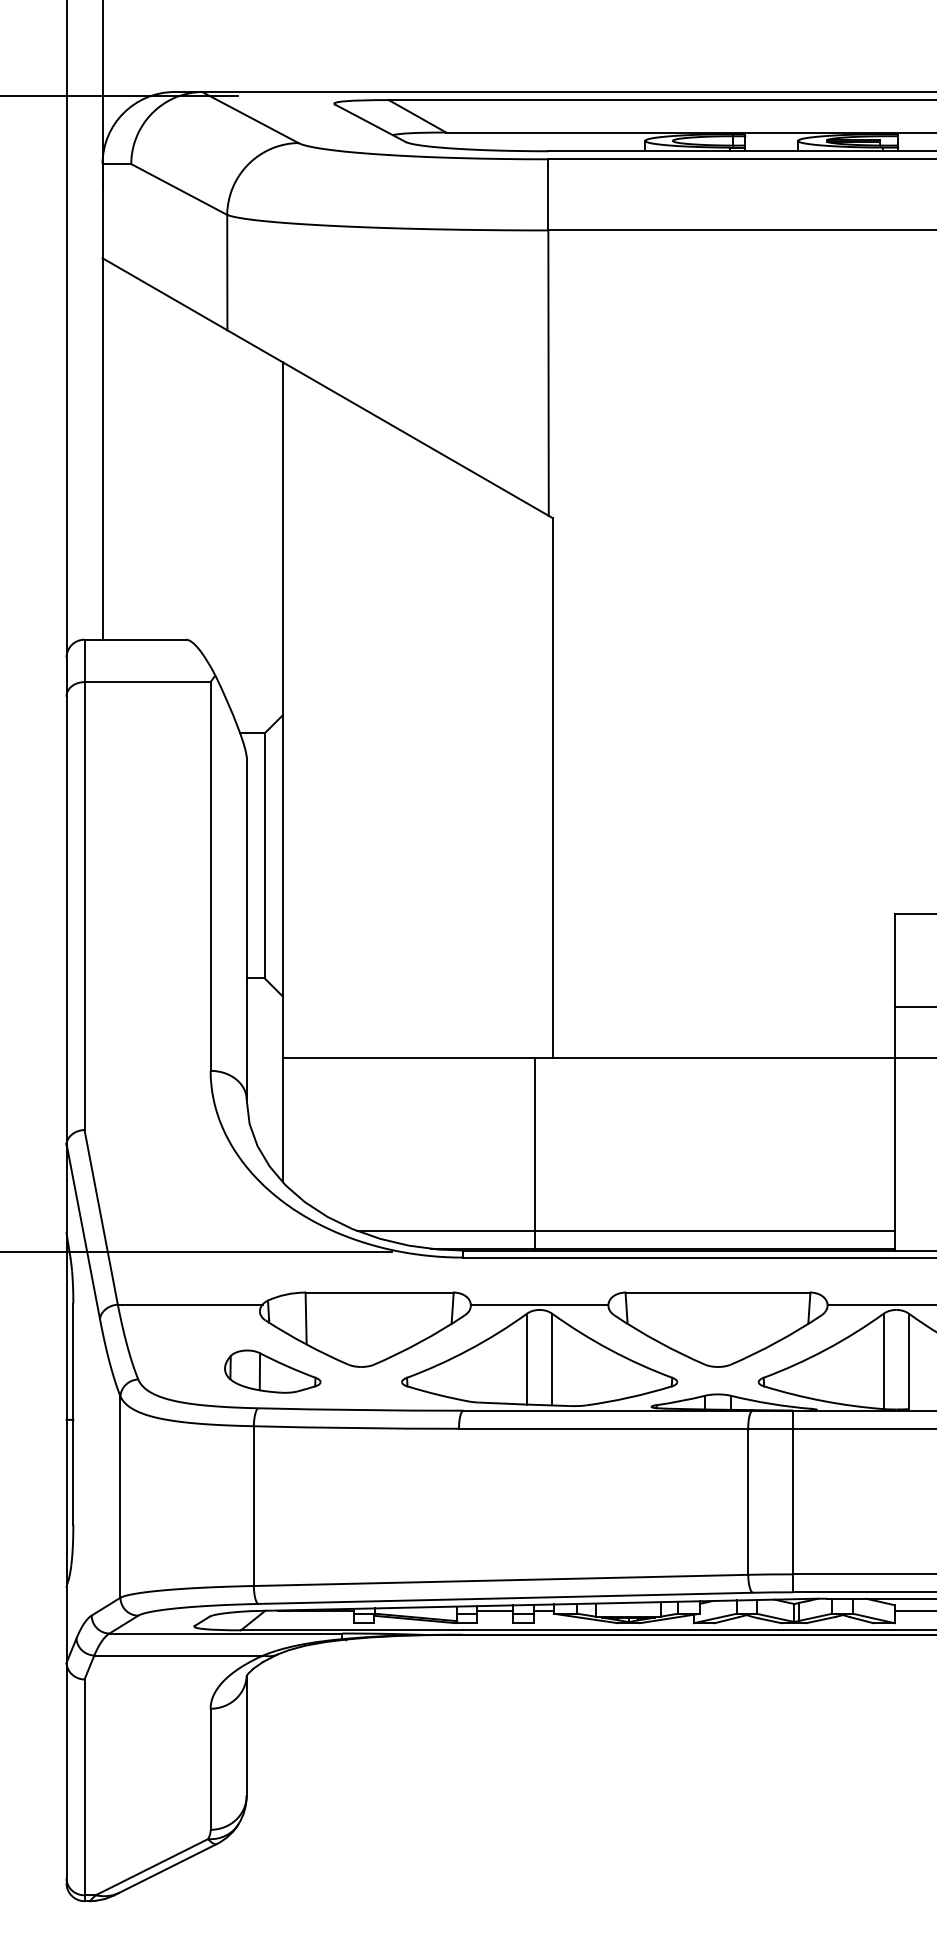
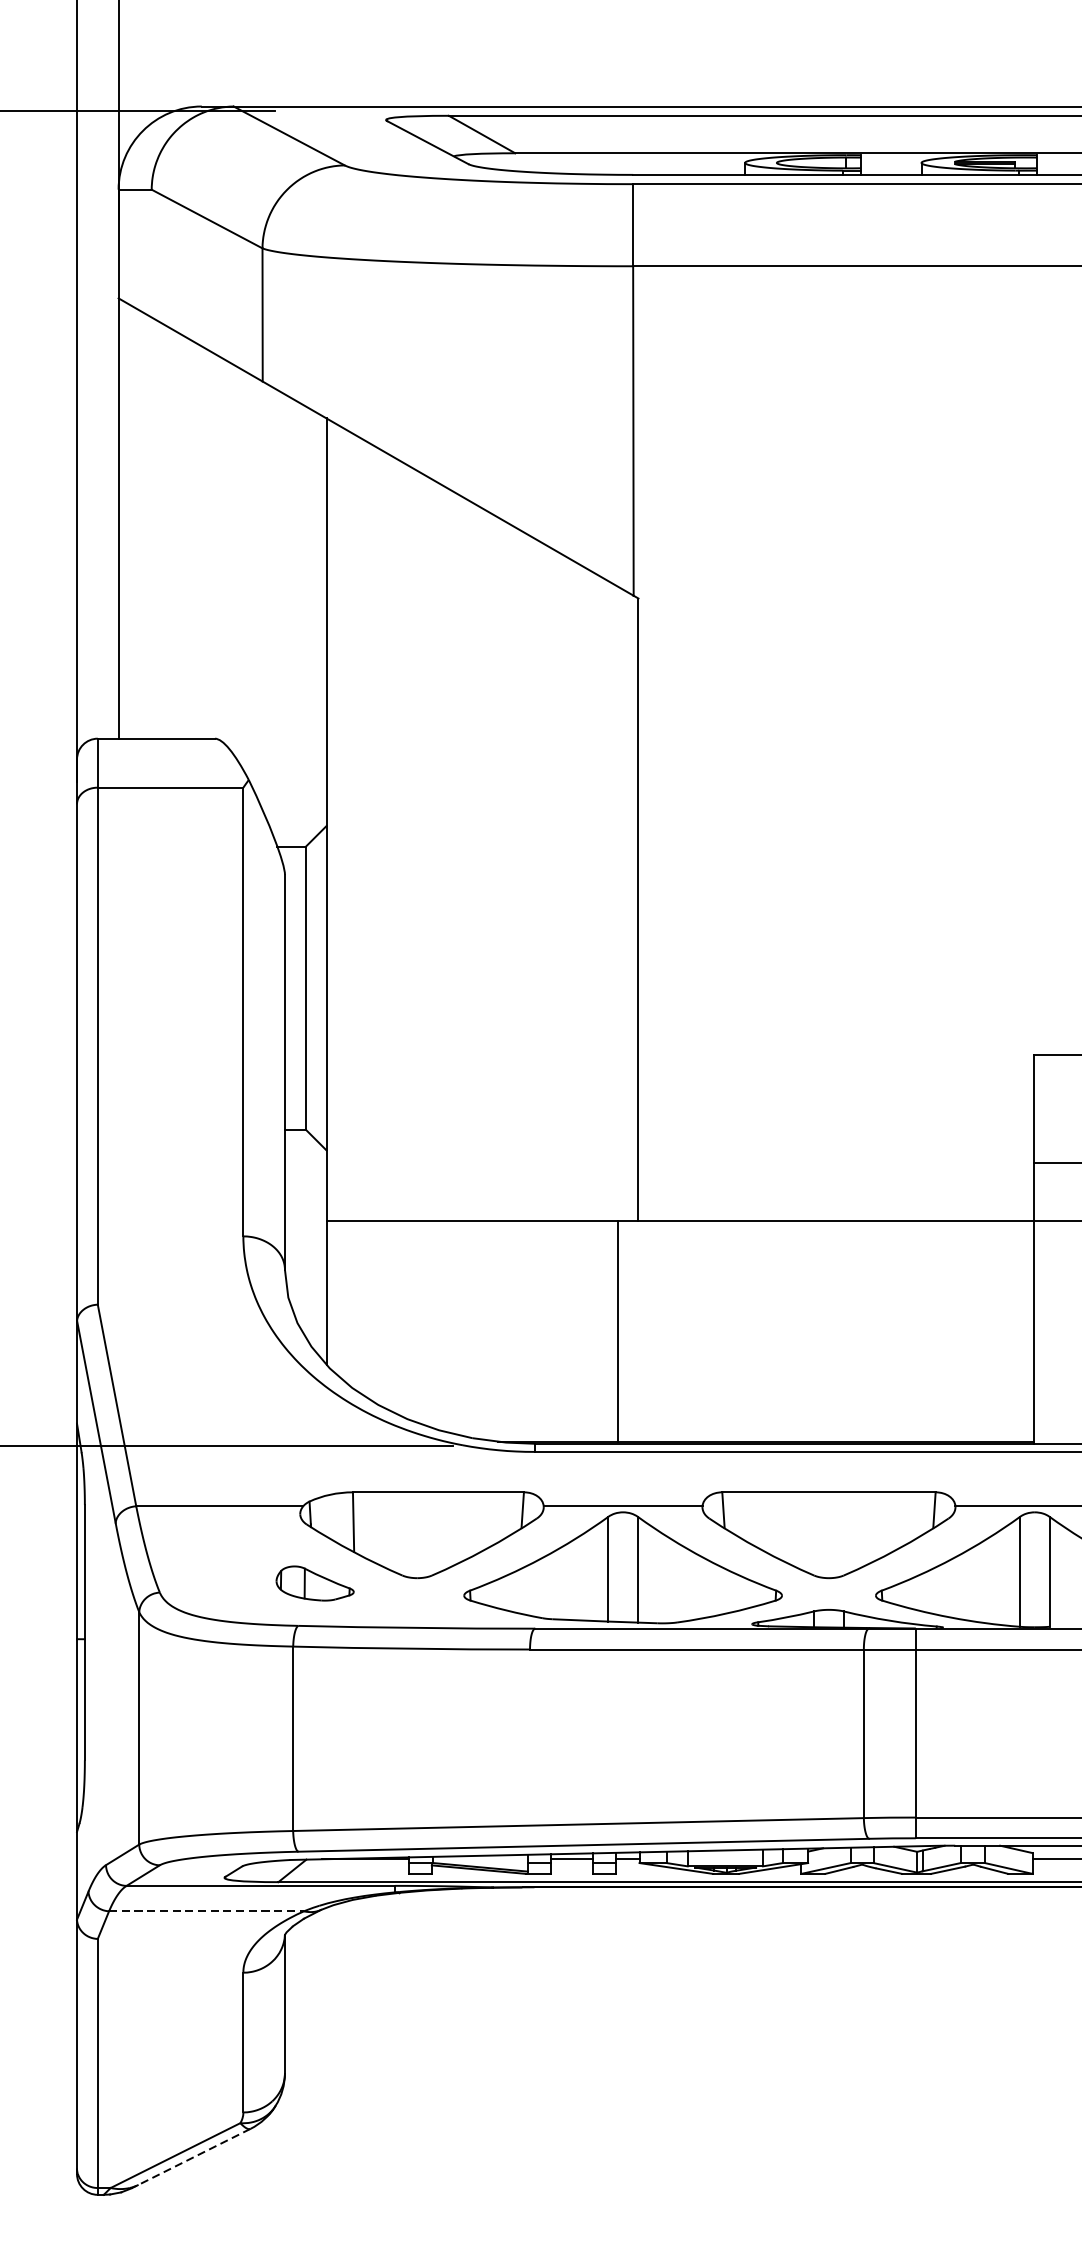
line: (625, 1230) -> (722, 1420), removed
part: (272, 1371) -> (314, 1583), size x0.7
line: (179, 1655) -> (207, 1911), solid -> dashed
line: (164, 1870) -> (190, 2159), solid -> dashed

